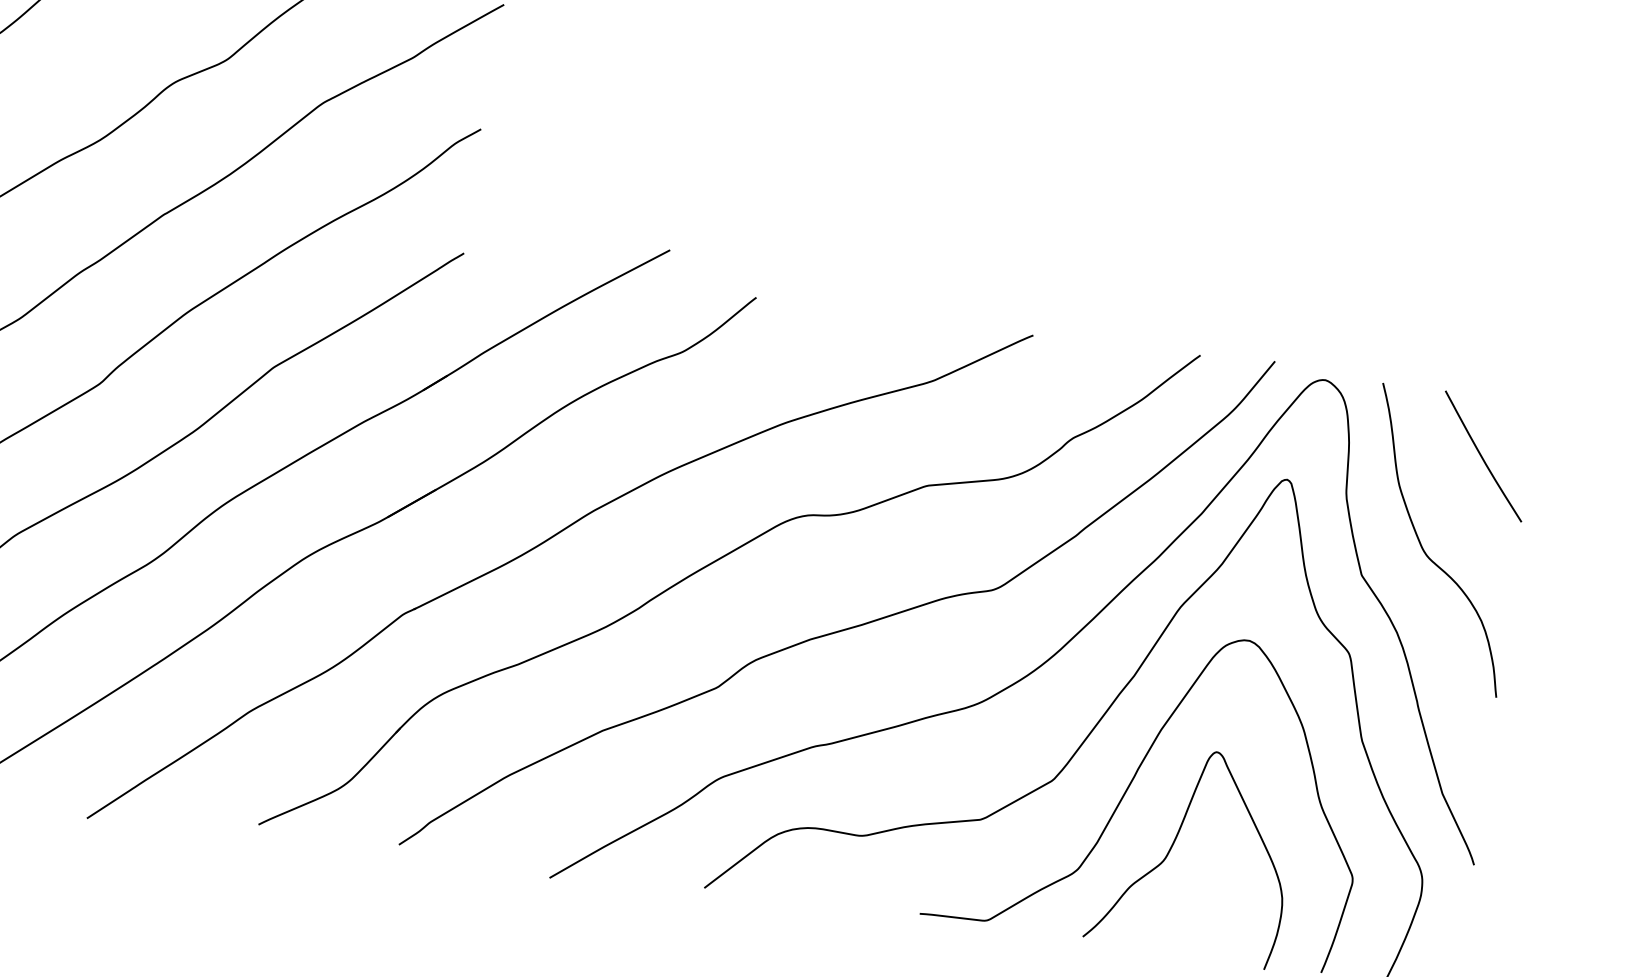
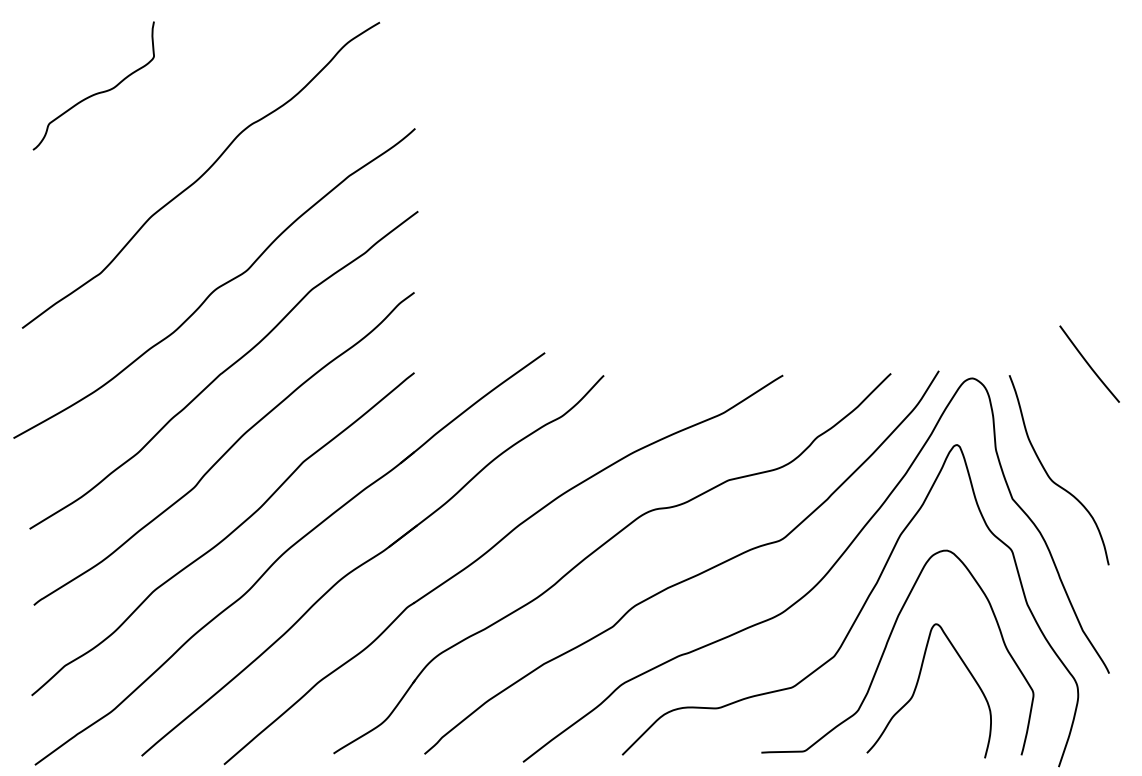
curve: (1481, 455) -> (1088, 363), moved

